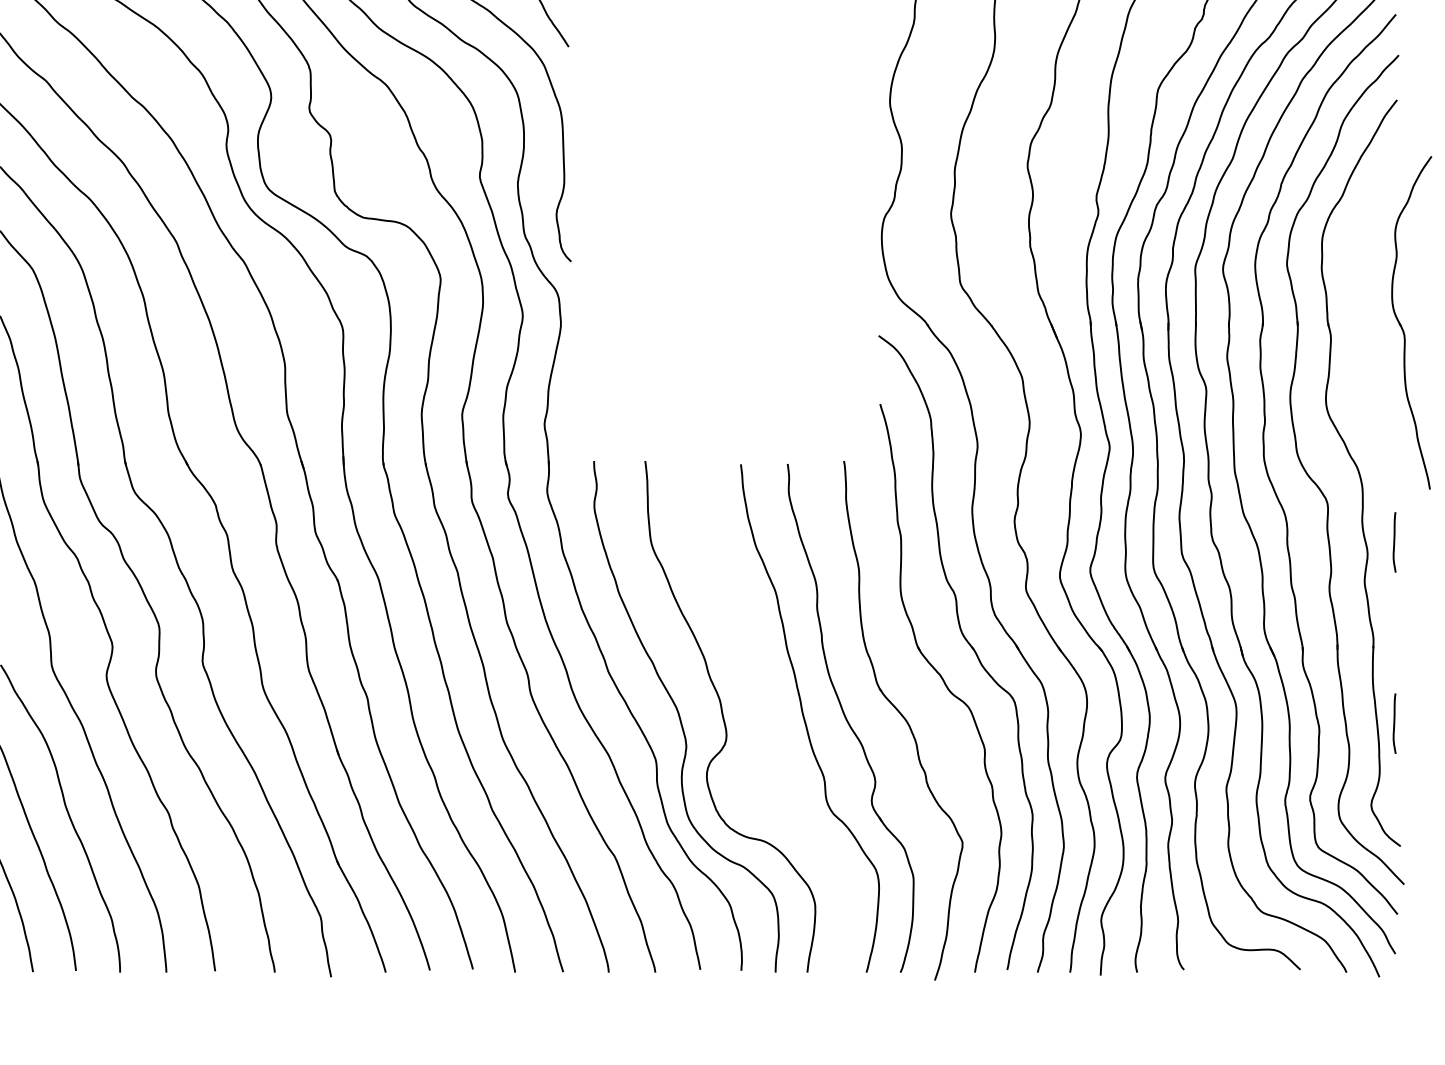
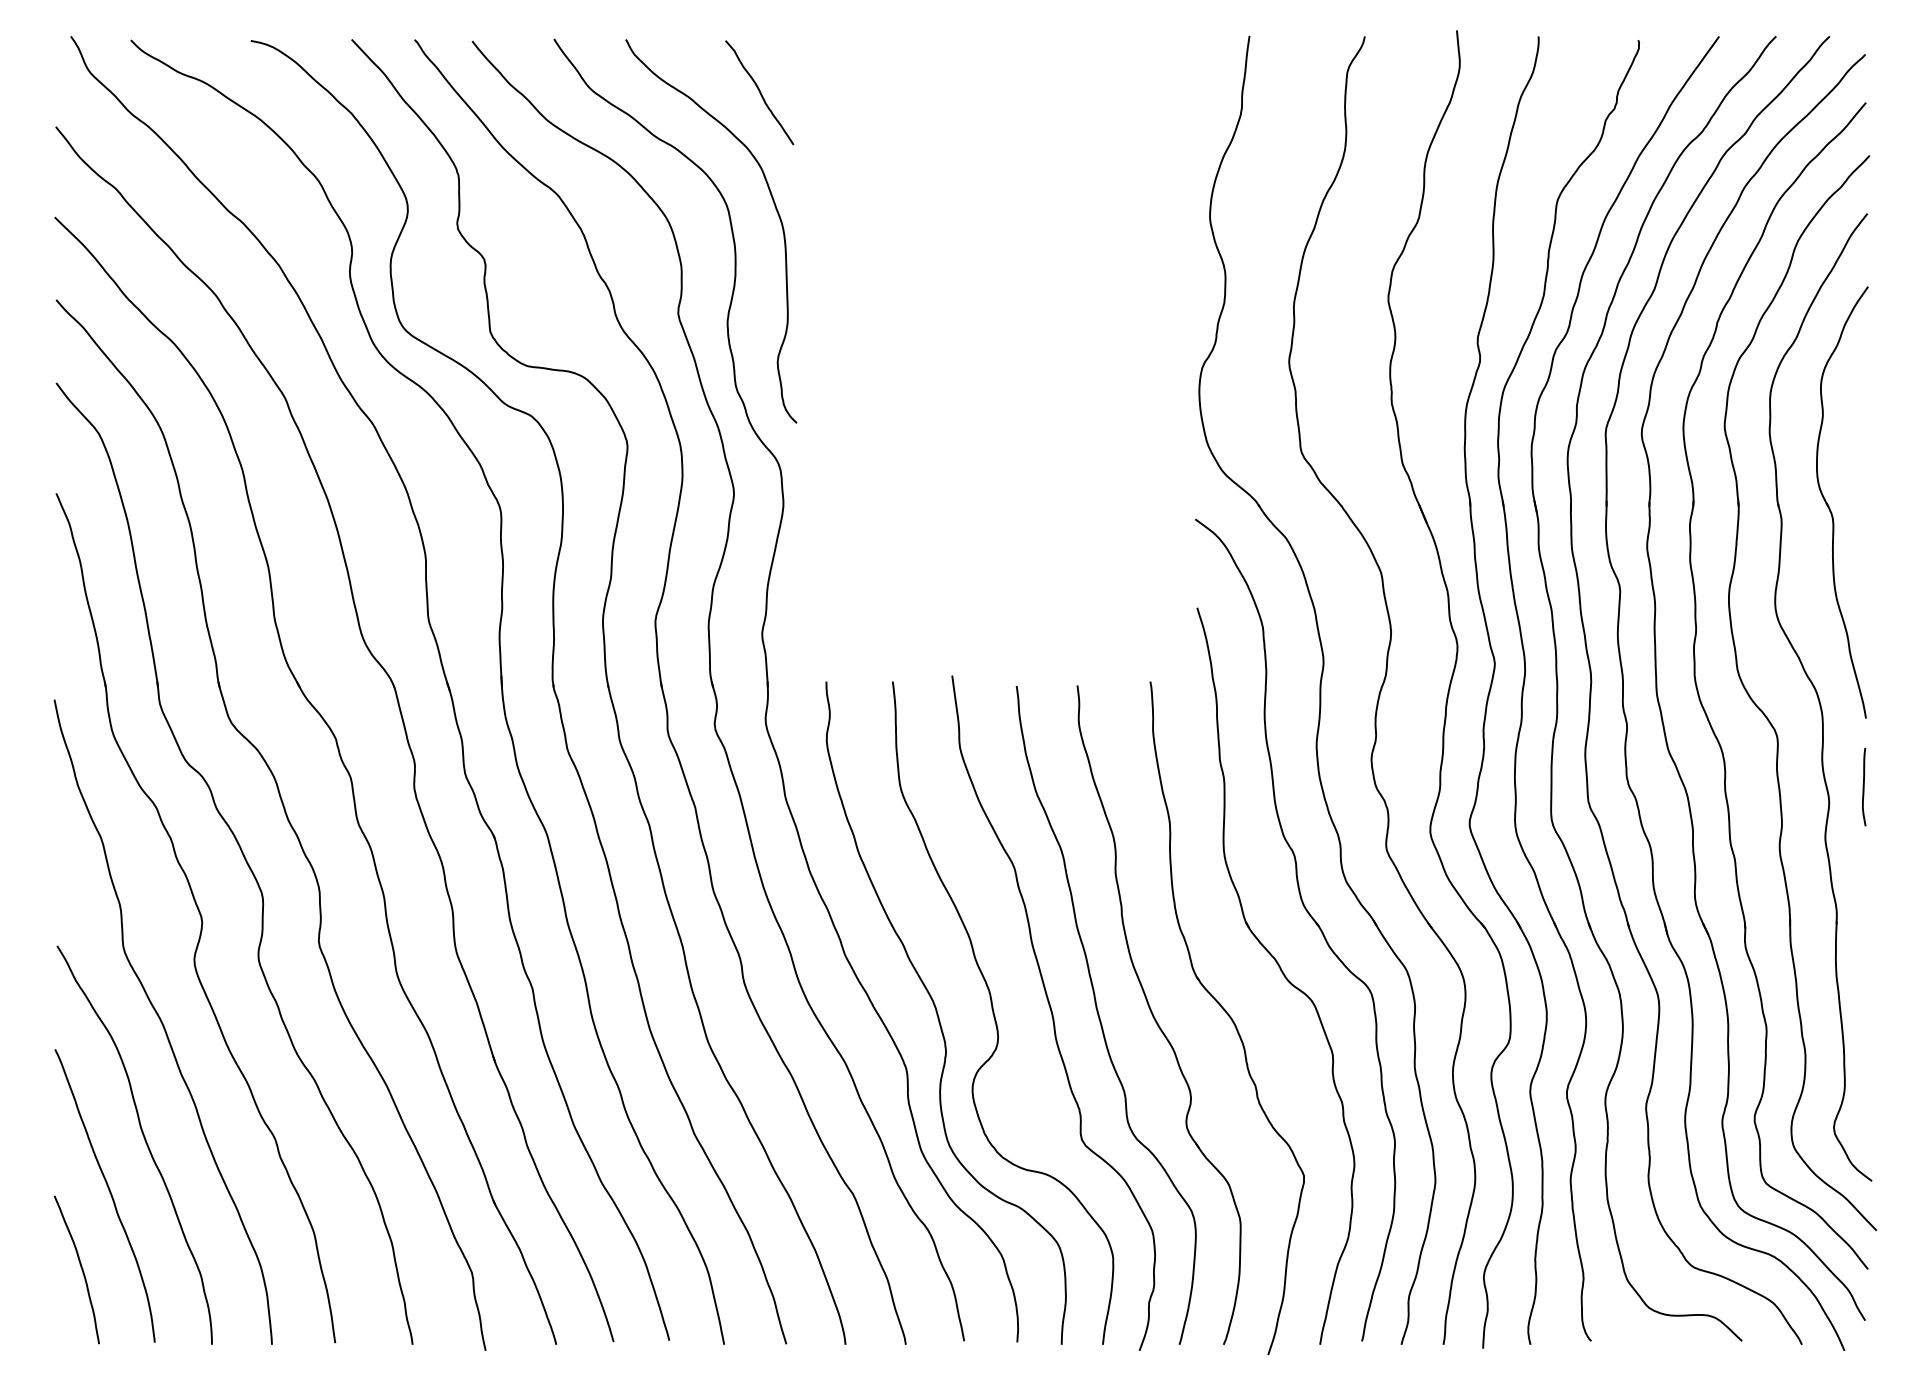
part: (1402, 327) -> (1830, 508), moved
curve: (768, 716) -> (1052, 1012), added
curve: (1394, 723) -> (1864, 1022), removed

